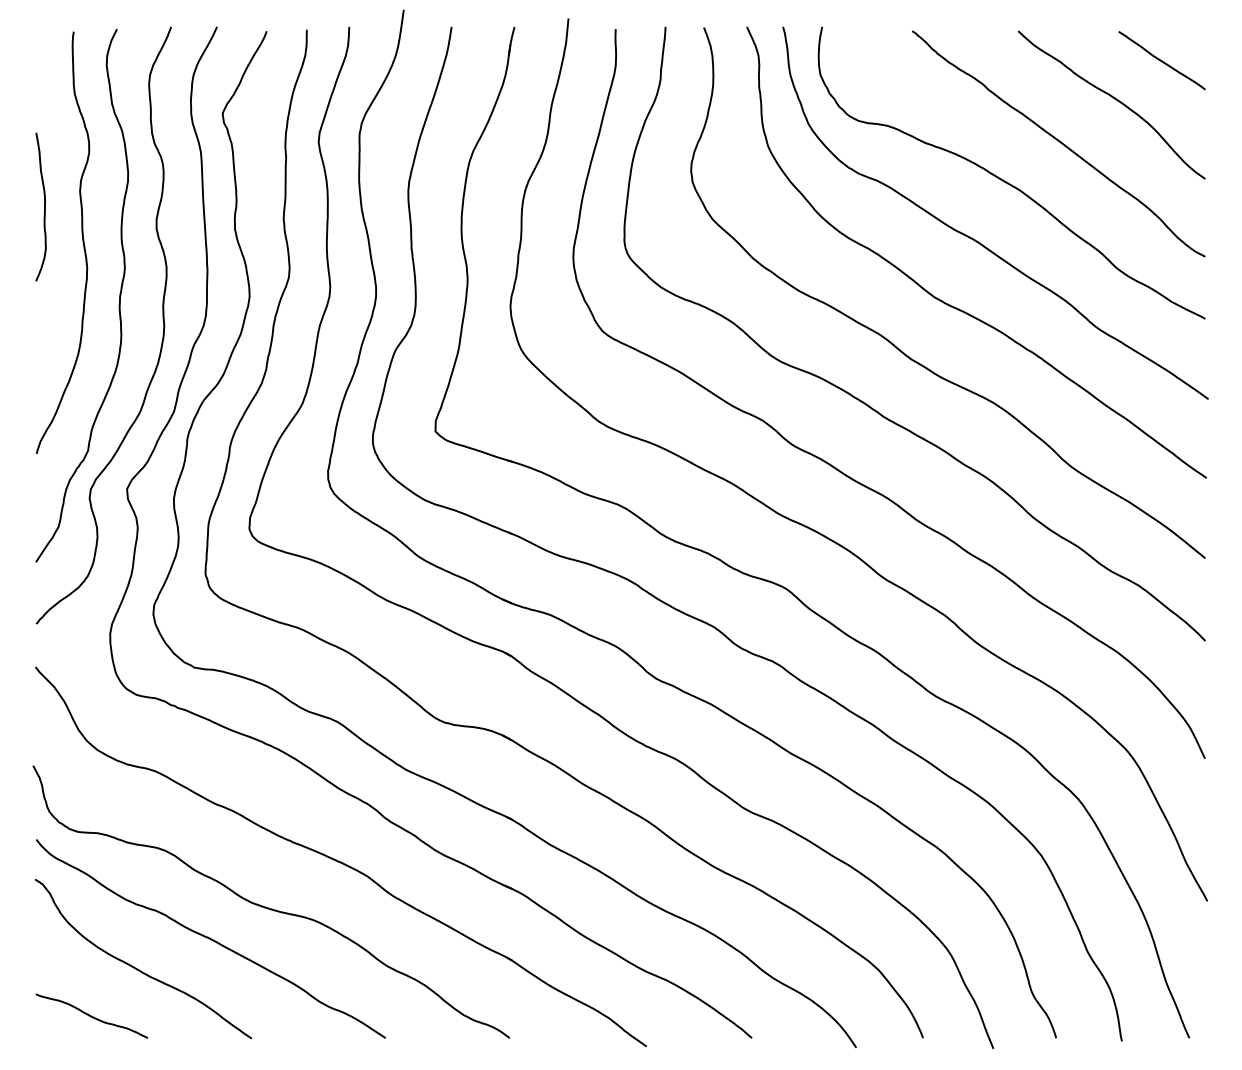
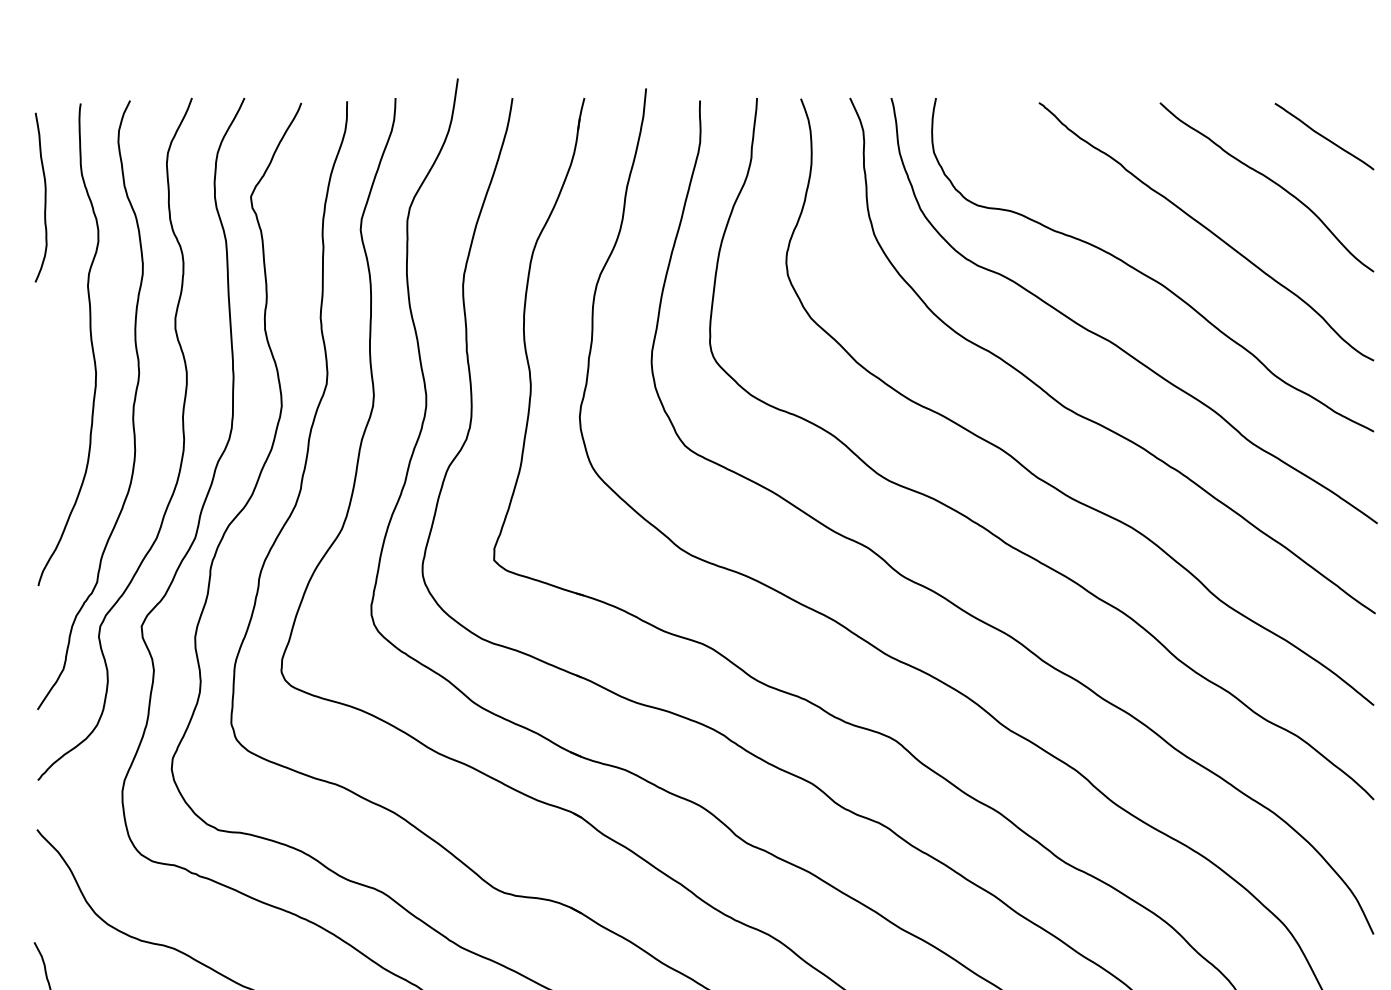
curve: (44, 206) -> (45, 196), moved

